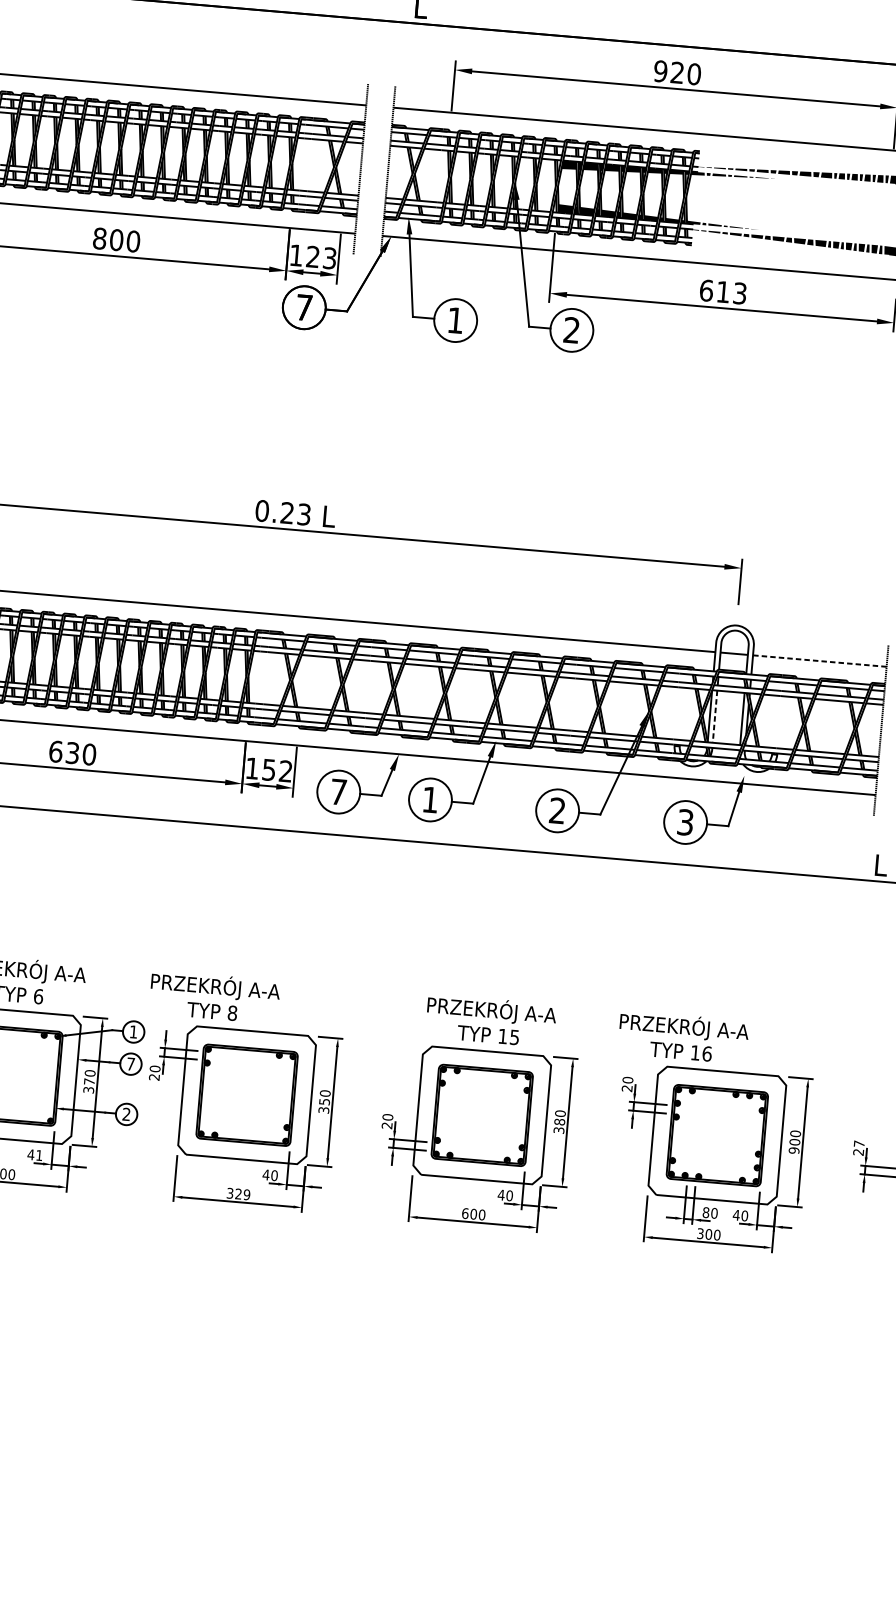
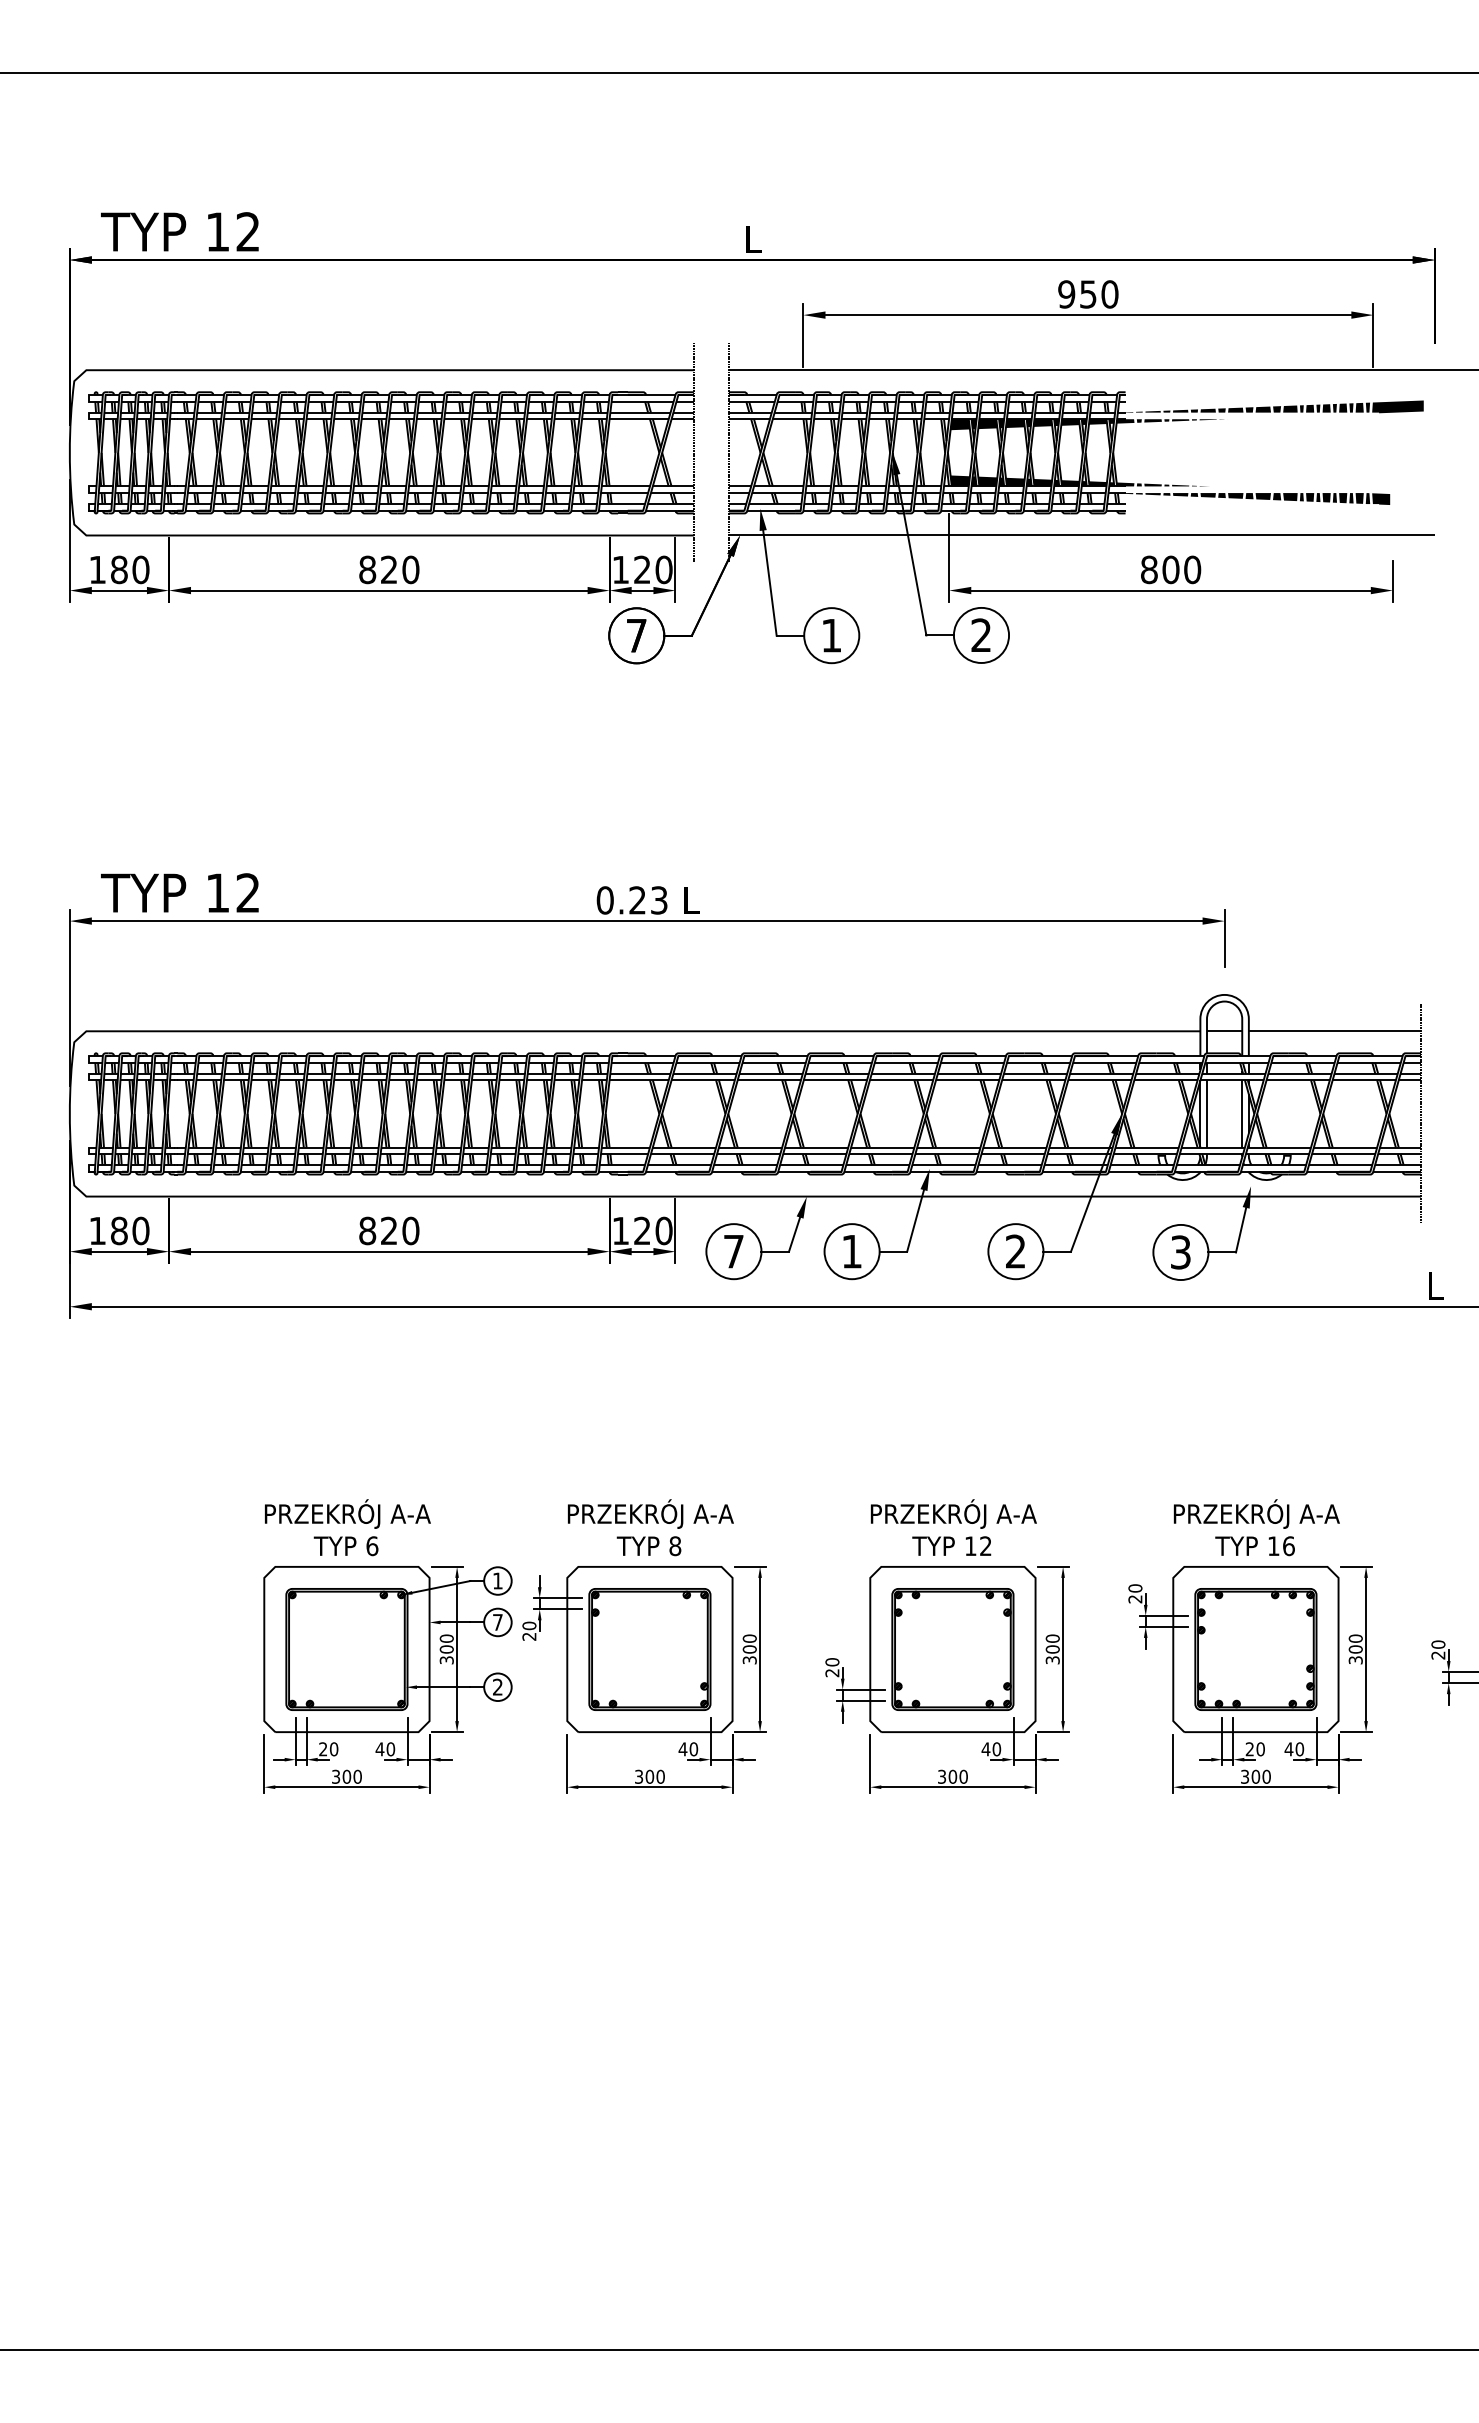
text: (677, 72) -> (1088, 294), 920 -> 950
text: (116, 239) -> (388, 569), 800 -> 820
text: (329, 258) -> (663, 569), 123 -> 120
text: (723, 291) -> (1171, 569), 613 -> 800
line: (819, 661) -> (1334, 1031), dashed -> solid
line: (714, 716) -> (1206, 1113), dashed -> solid
text: (64, 752) -> (378, 1230), 630 -> 820
text: (277, 770) -> (653, 1230), 152 -> 120
text: (214, 997) -> (650, 1527), moved
text: (514, 1037) -> (985, 1546), 15 -> 12
text: (683, 1037) -> (1256, 1527), moved
text: (89, 1081) -> (446, 1649), 370 -> 300
text: (324, 1101) -> (749, 1649), 350 -> 300
text: (559, 1122) -> (1052, 1649), 380 -> 300
text: (859, 1143) -> (1438, 1644), 27 -> 20
text: (793, 1150) -> (1355, 1660), 900 -> 300
text: (39, 1155) -> (390, 1749), 41 -> 40
text: (242, 1194) -> (654, 1776), 329 -> 300
text: (705, 1212) -> (1249, 1749), 80 -> 20
text: (465, 1213) -> (942, 1776), 600 -> 300

